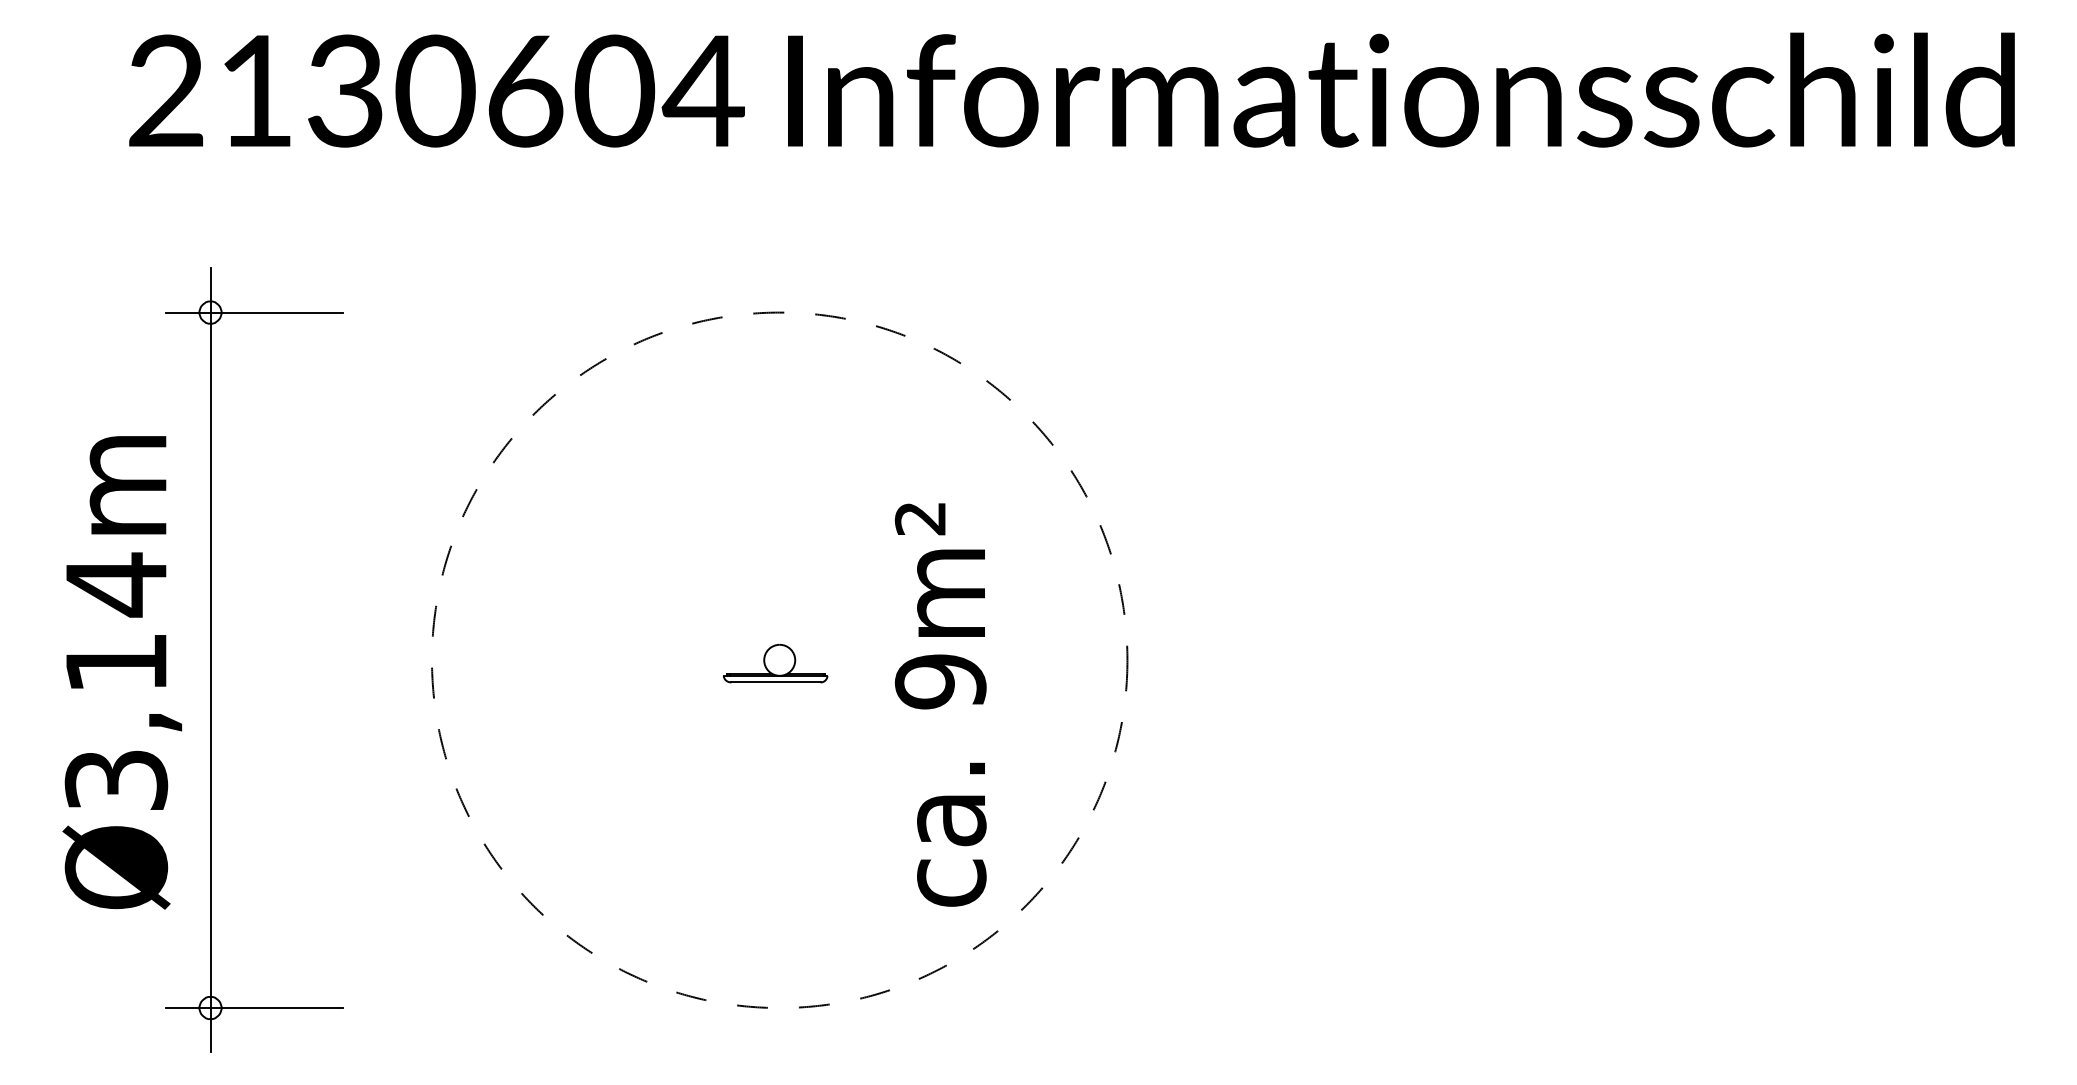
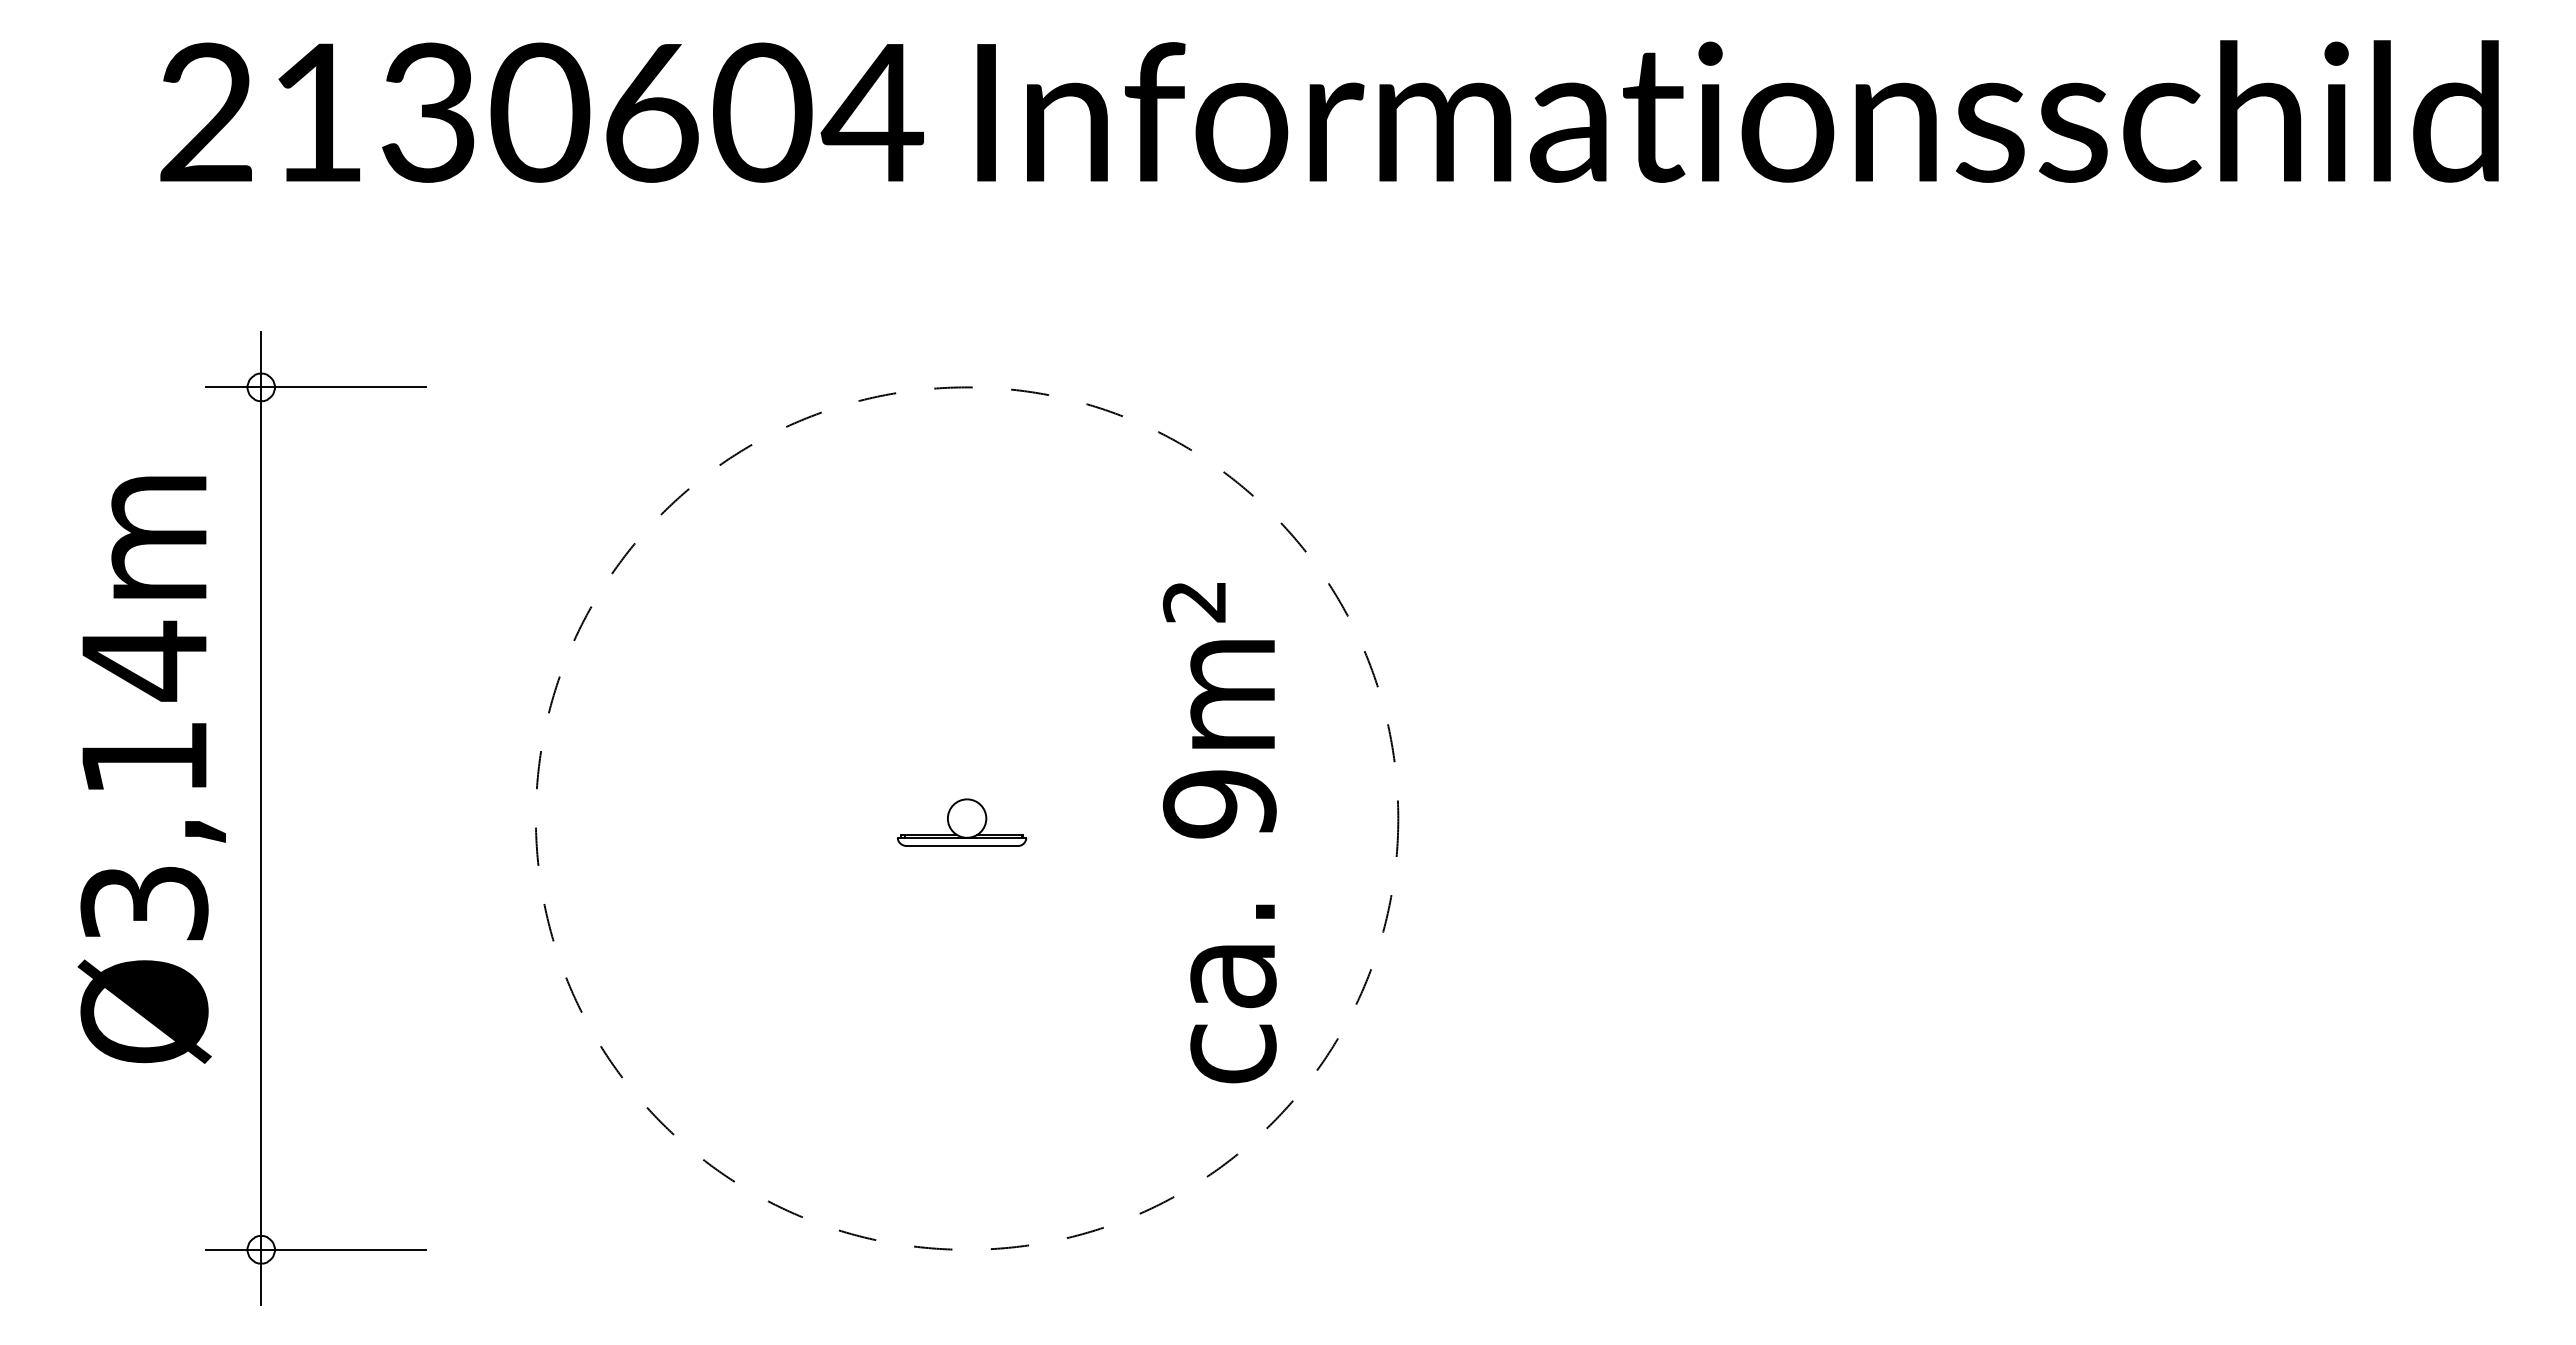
text: (122, 672) -> (151, 769), moved
text: (940, 705) -> (1219, 833), moved

